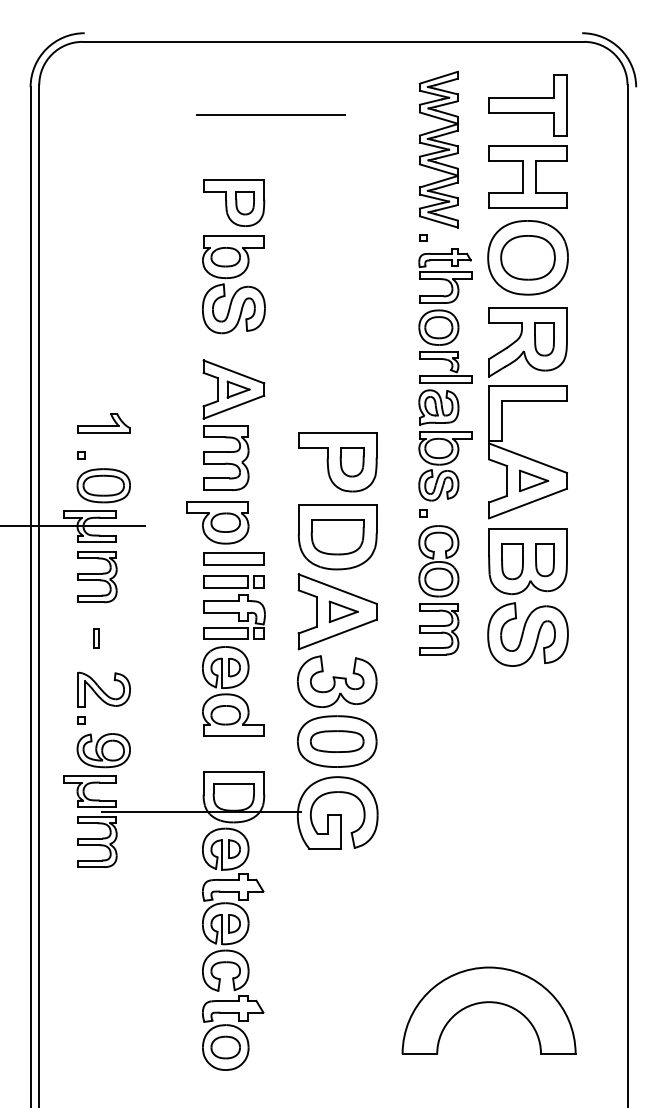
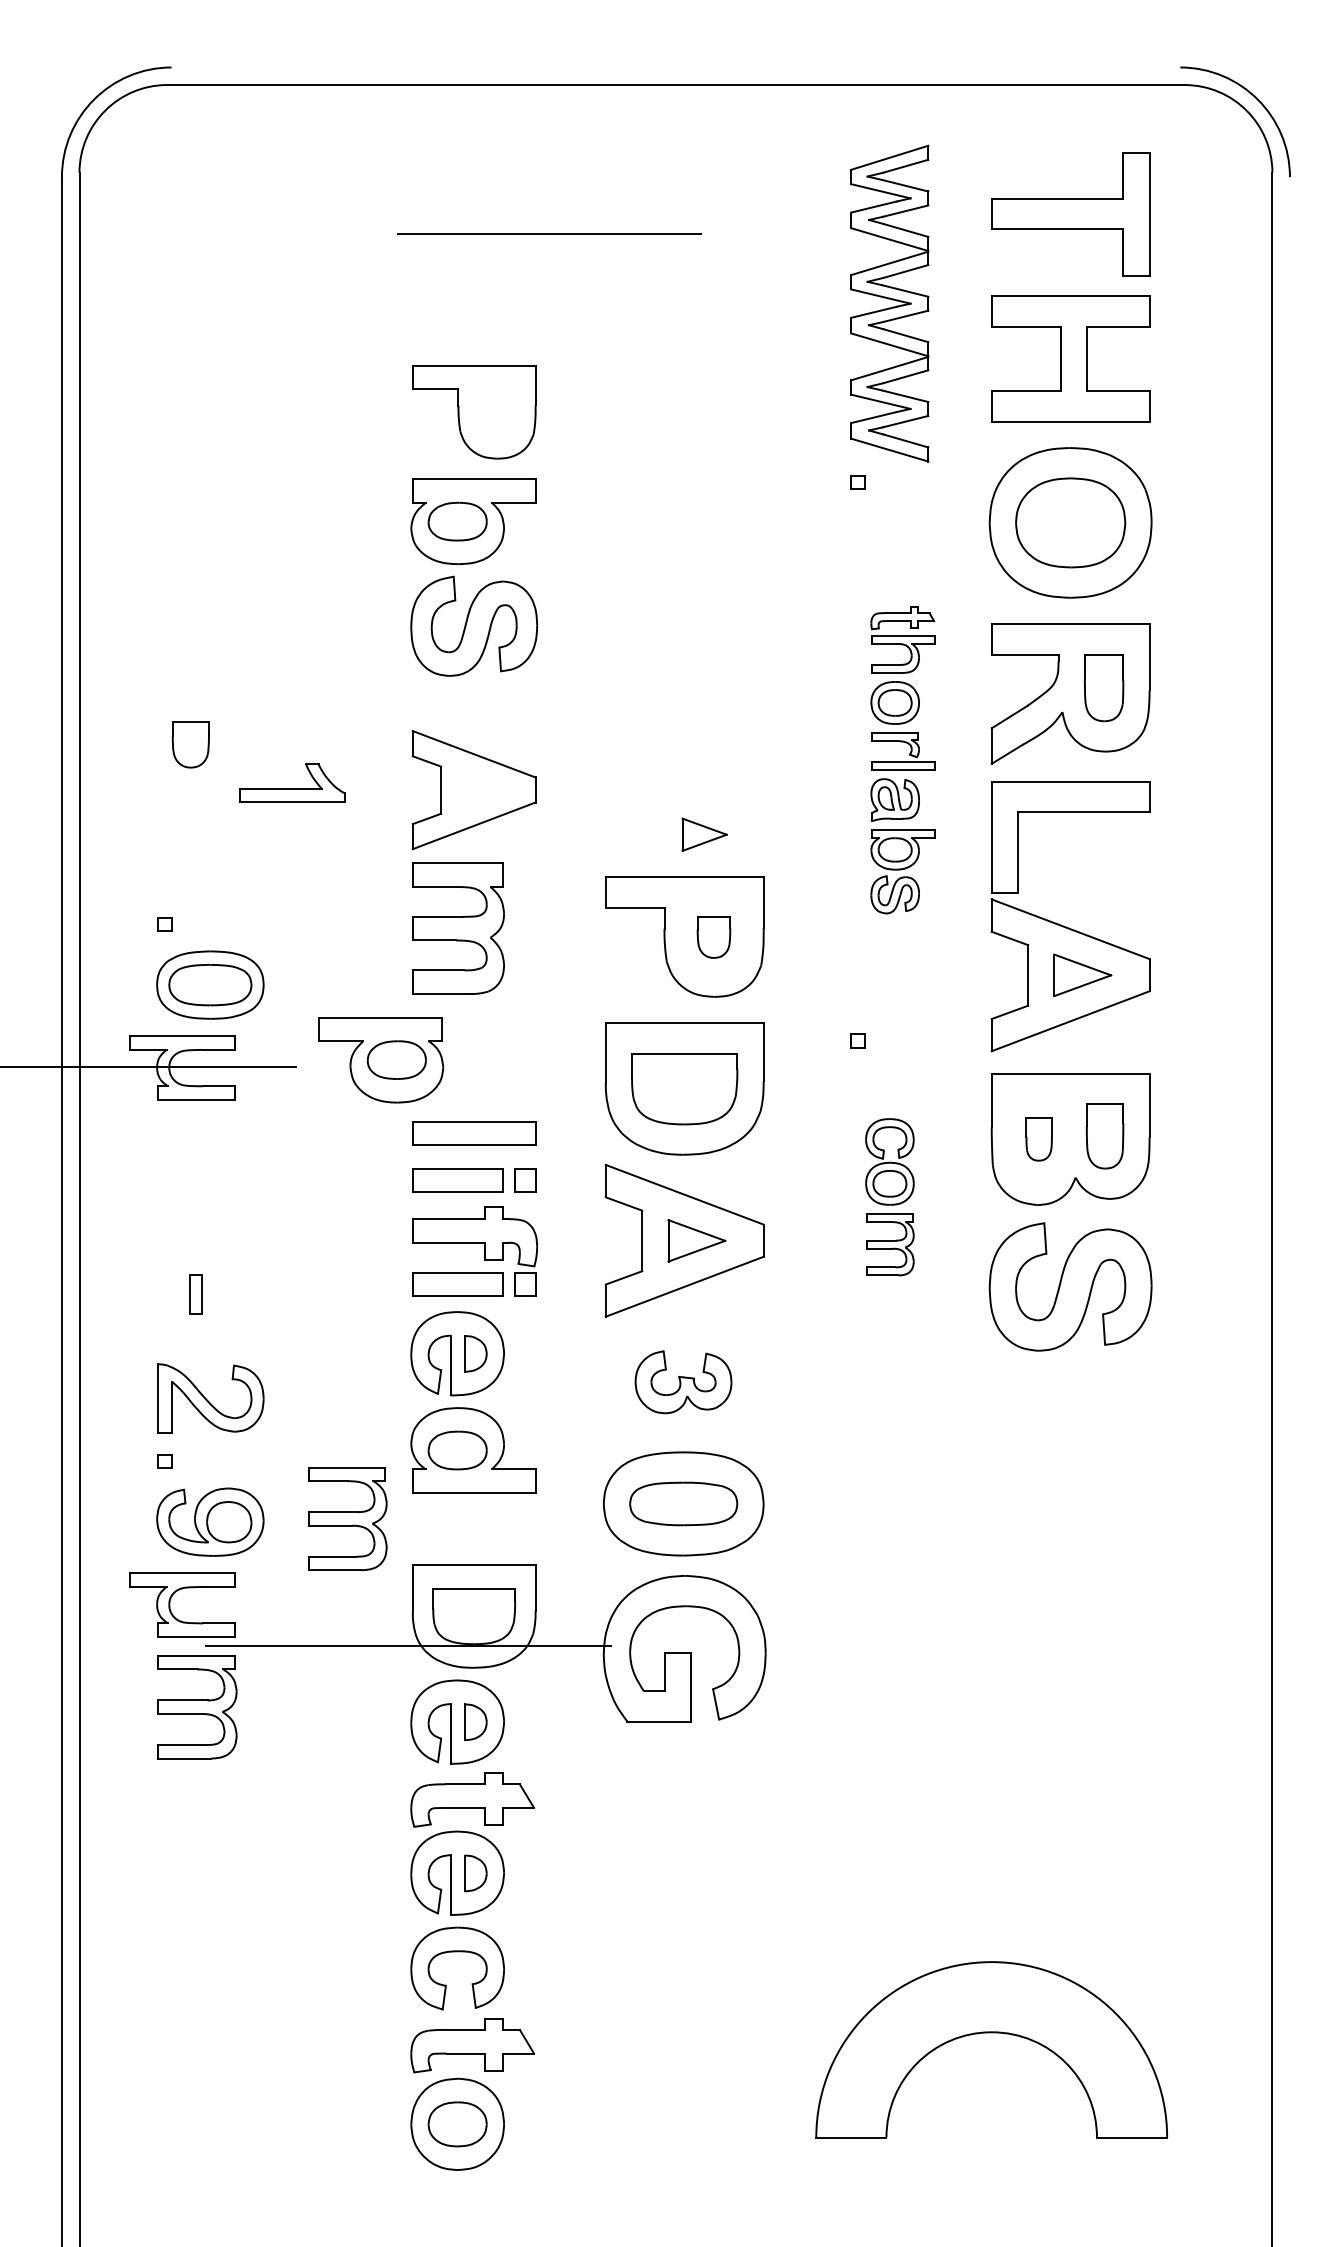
part: (244, 203) -> (189, 745), moved
part: (445, 374) -> (903, 759), size x0.6
part: (238, 389) -> (704, 834), moved
part: (103, 423) -> (290, 783), moved
part: (351, 462) -> (712, 937), size x0.7
part: (217, 522) -> (380, 1059), moved
part: (512, 561) -> (1039, 1138), size x0.6
part: (97, 577) -> (347, 1519), moved
part: (438, 590) -> (889, 1197), size x0.6
part: (336, 681) -> (682, 1382), size x0.6

